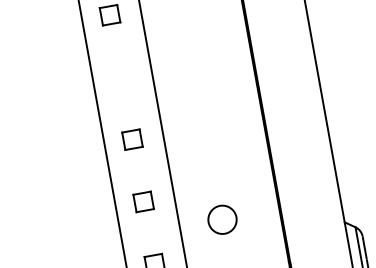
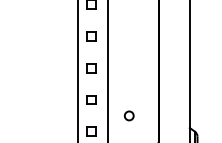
part: (120, 78) -> (91, 36), added
circle: (220, 219) -> (128, 115), size x0.62

